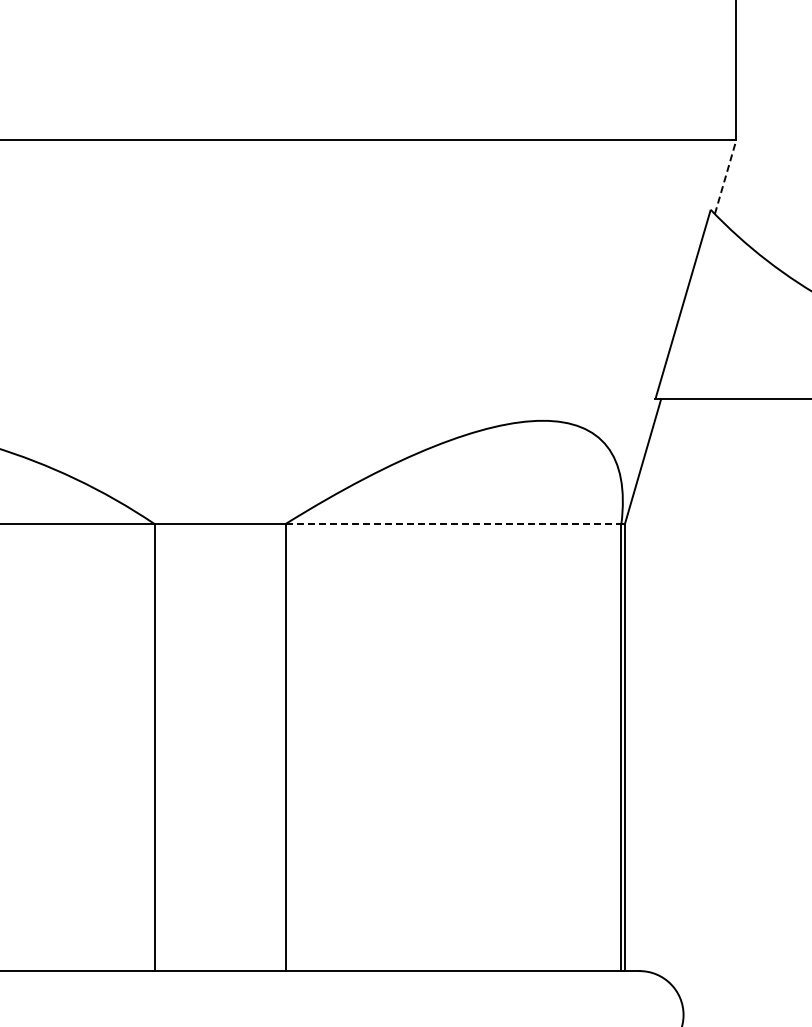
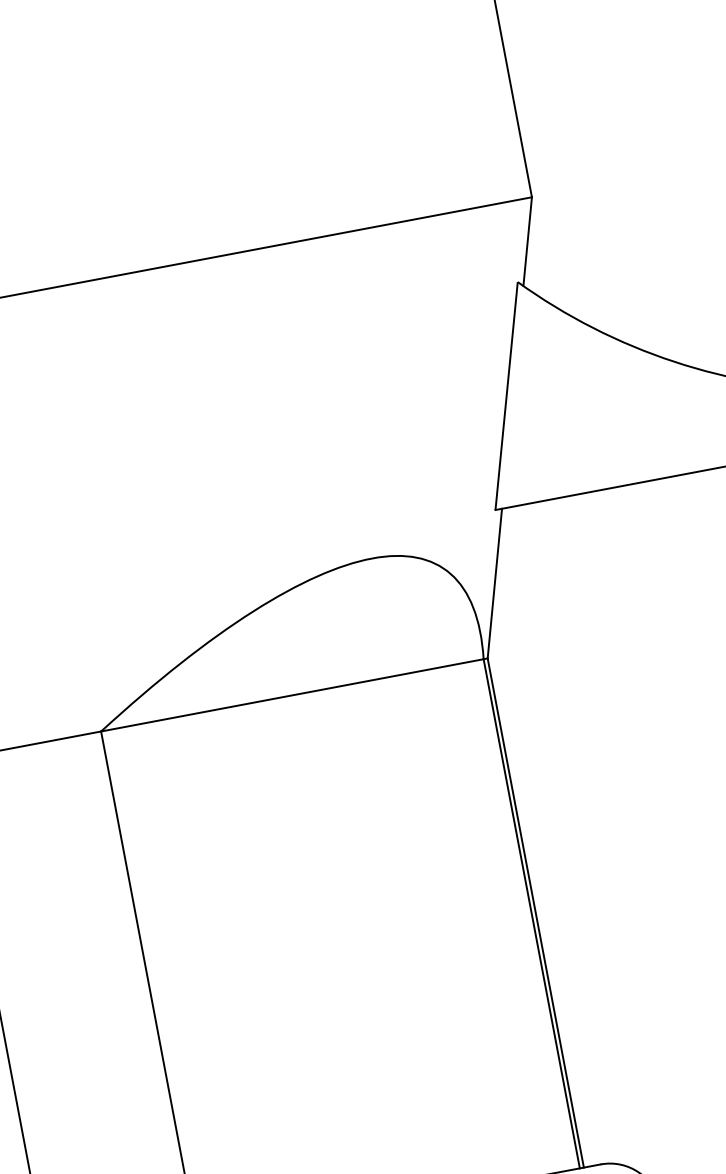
line: (725, 176) -> (527, 240), dashed -> solid
line: (453, 524) -> (292, 695), dashed -> solid

